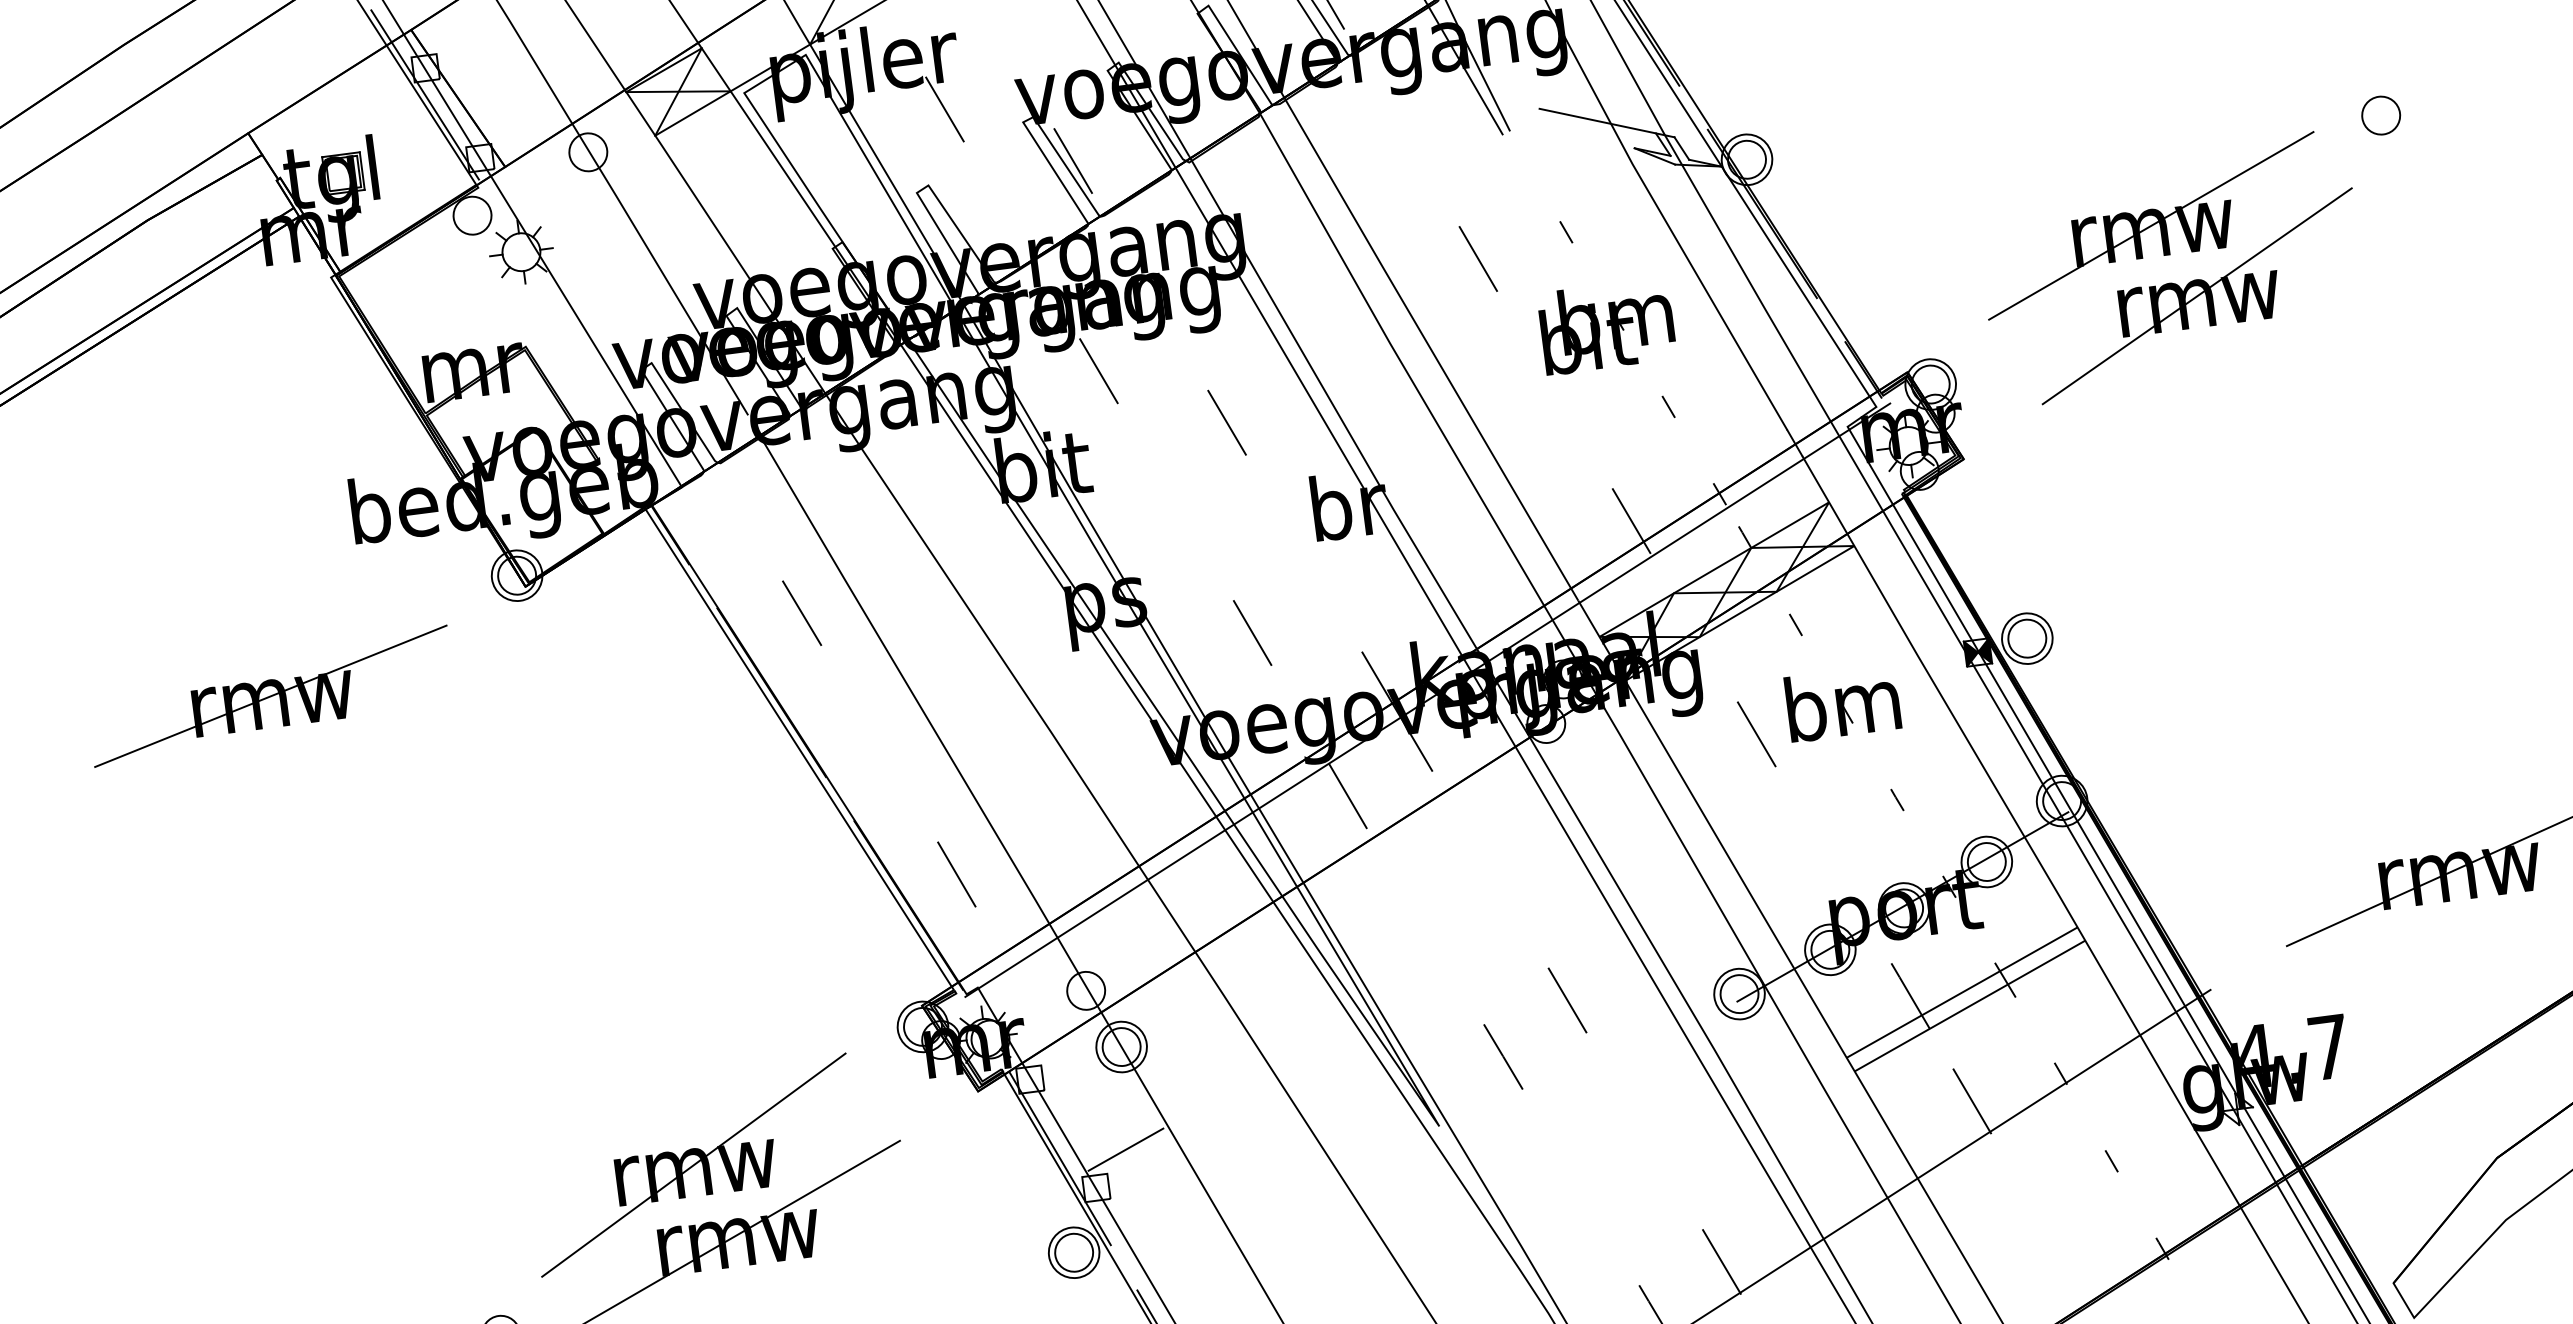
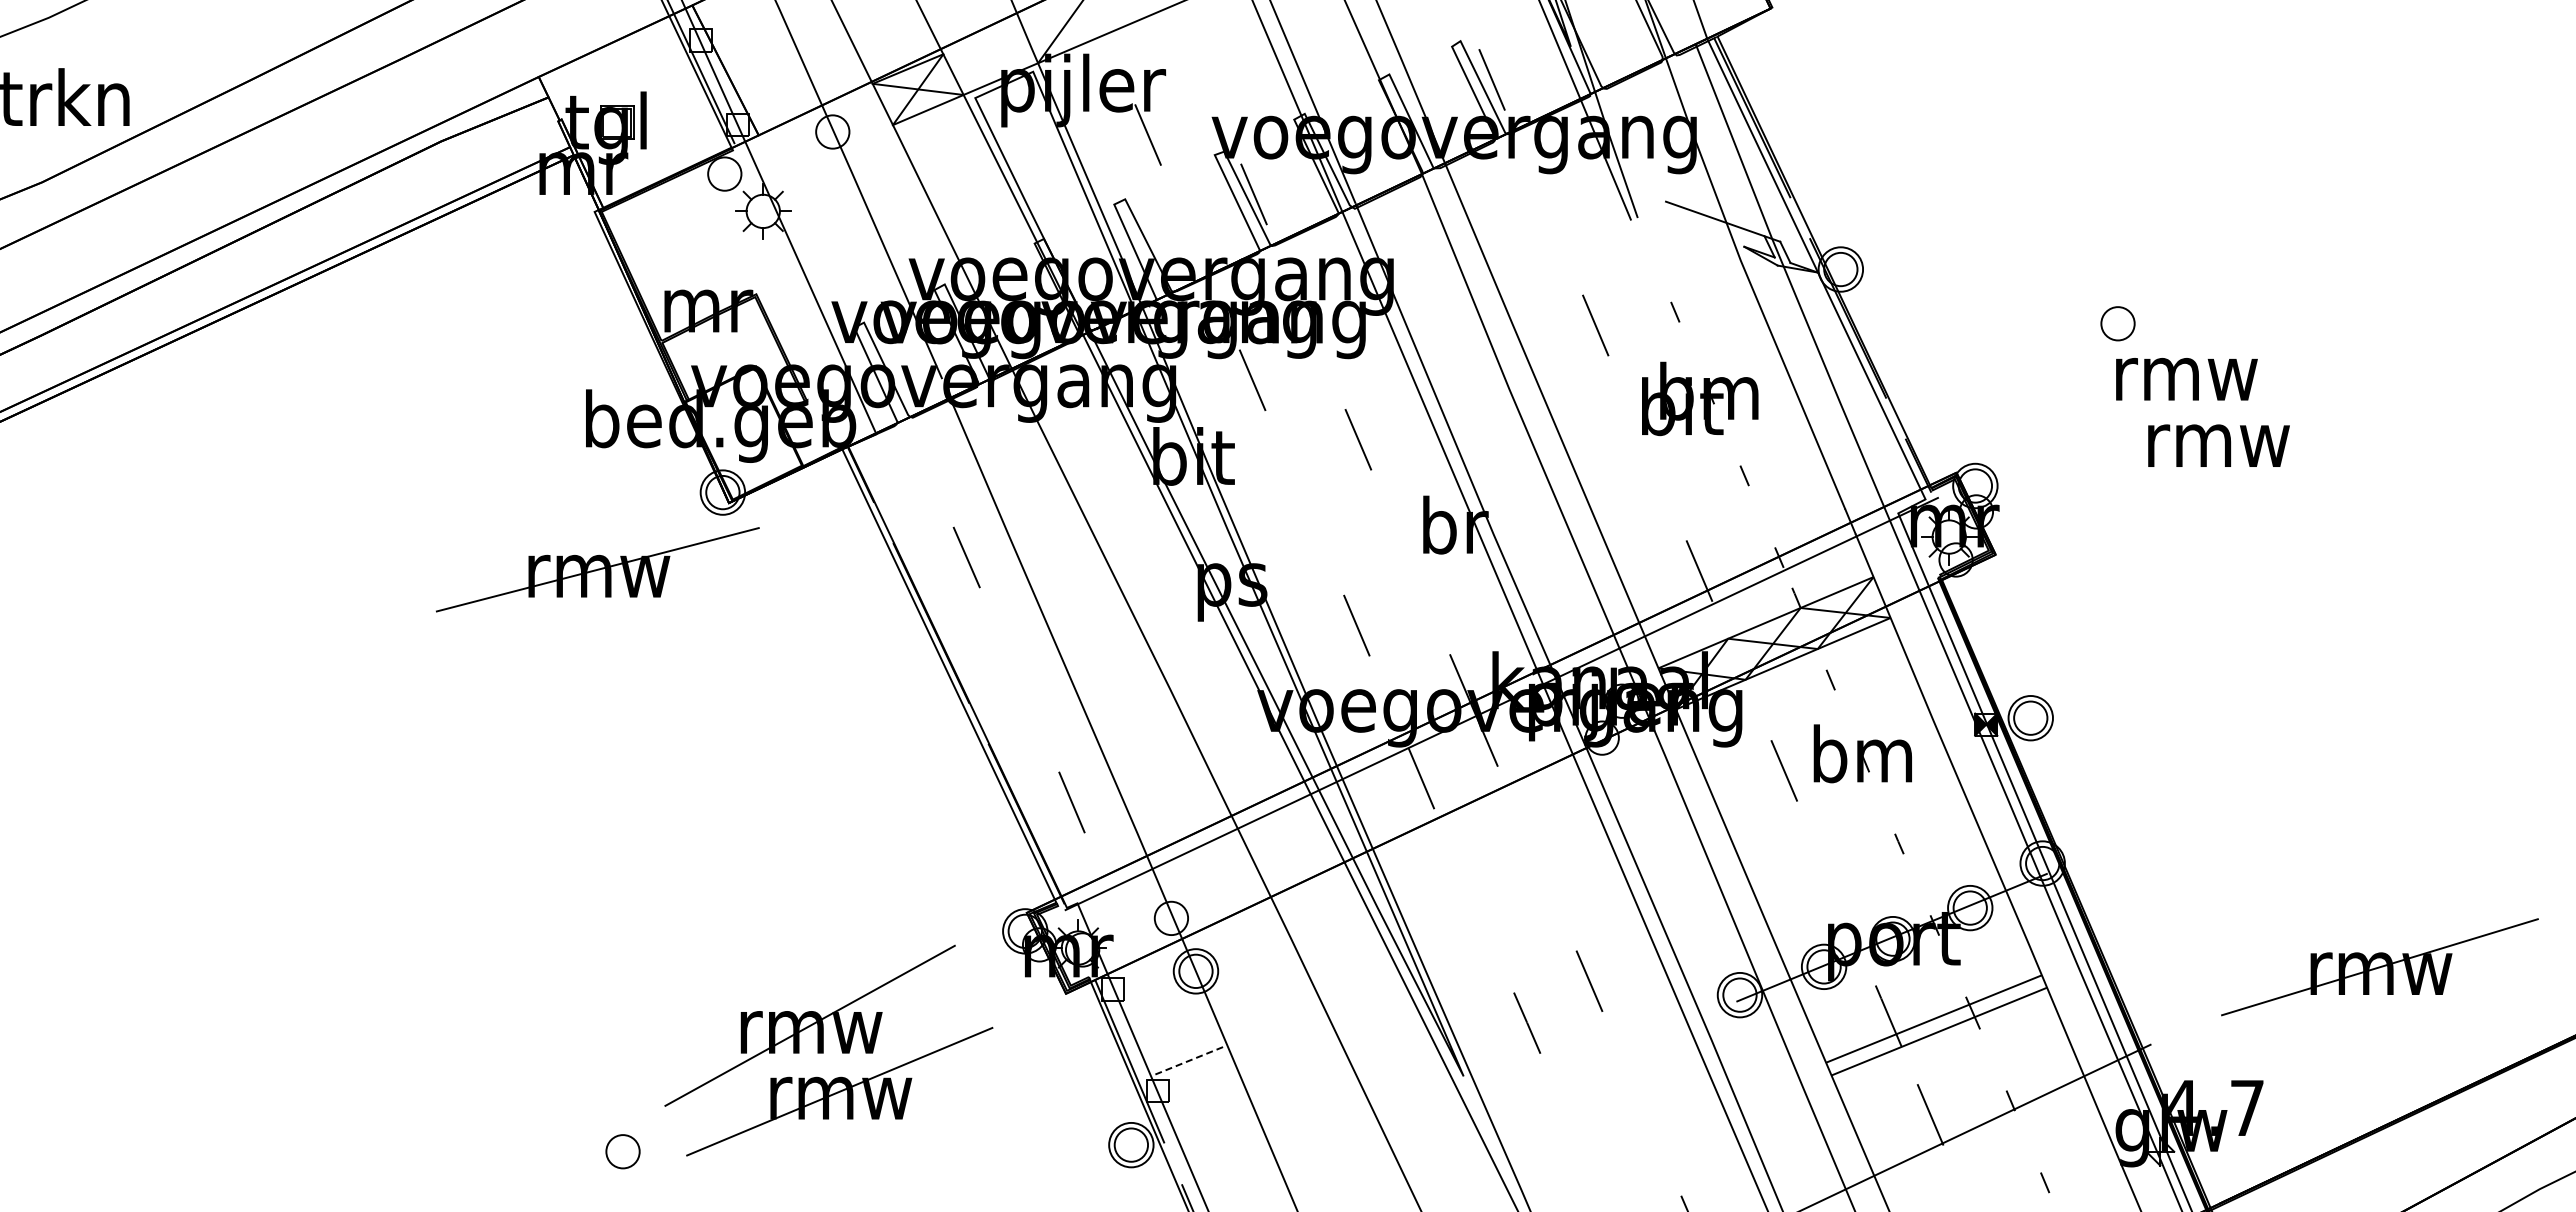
part: (2380, 115) -> (2117, 323), moved
line: (2151, 225) -> (2185, 372), removed
line: (2197, 295) -> (2217, 438), removed
part: (270, 696) -> (597, 569), moved
line: (1126, 1149) -> (1188, 1061), solid -> dashed

